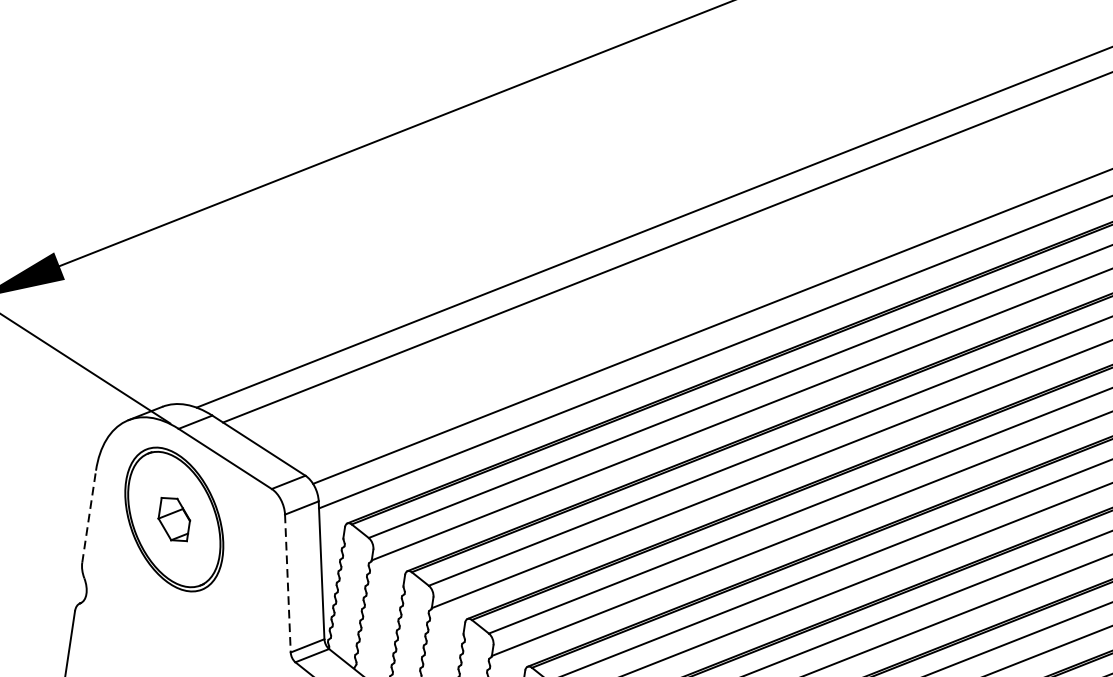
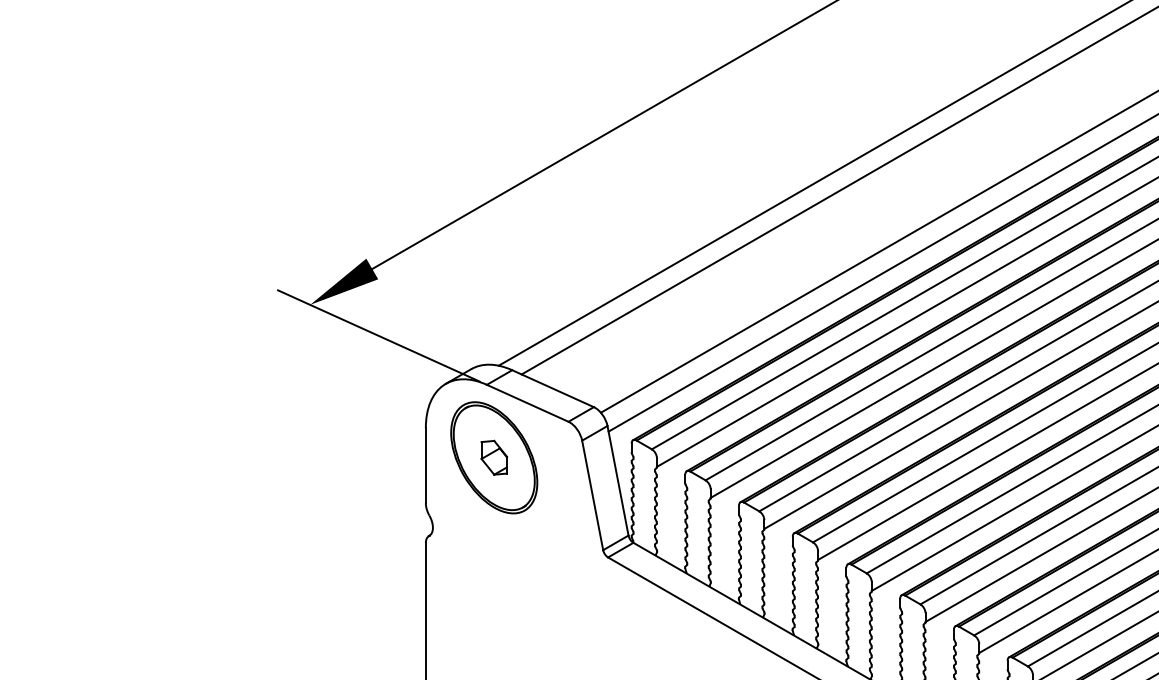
line: (88, 516) -> (425, 465), dashed -> solid
line: (287, 583) -> (592, 495), dashed -> solid

